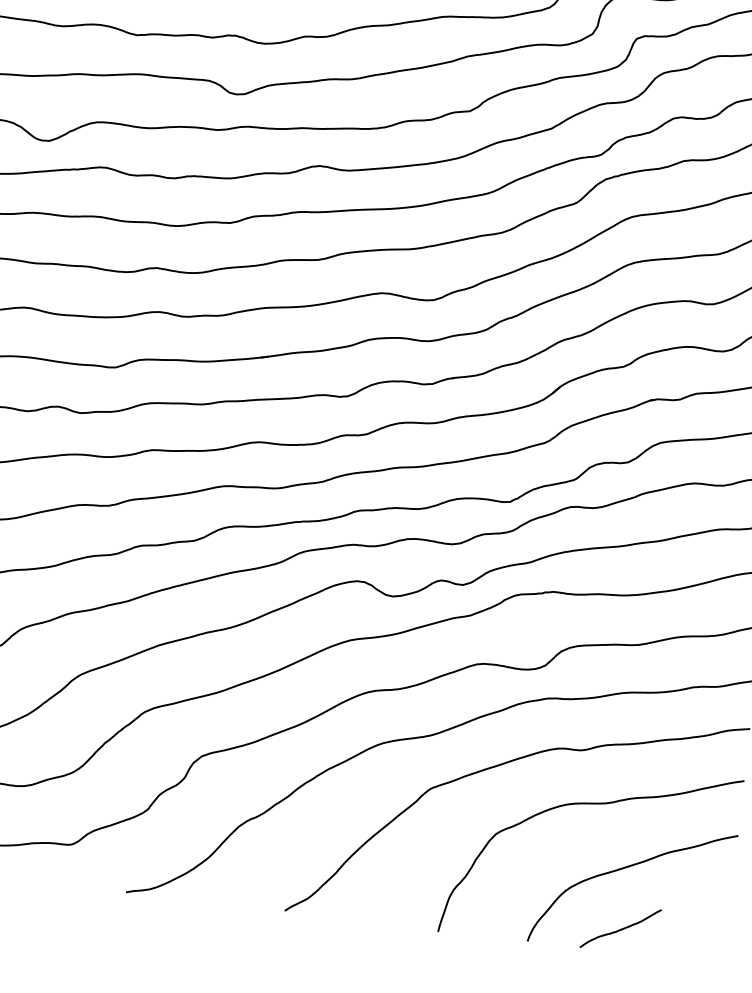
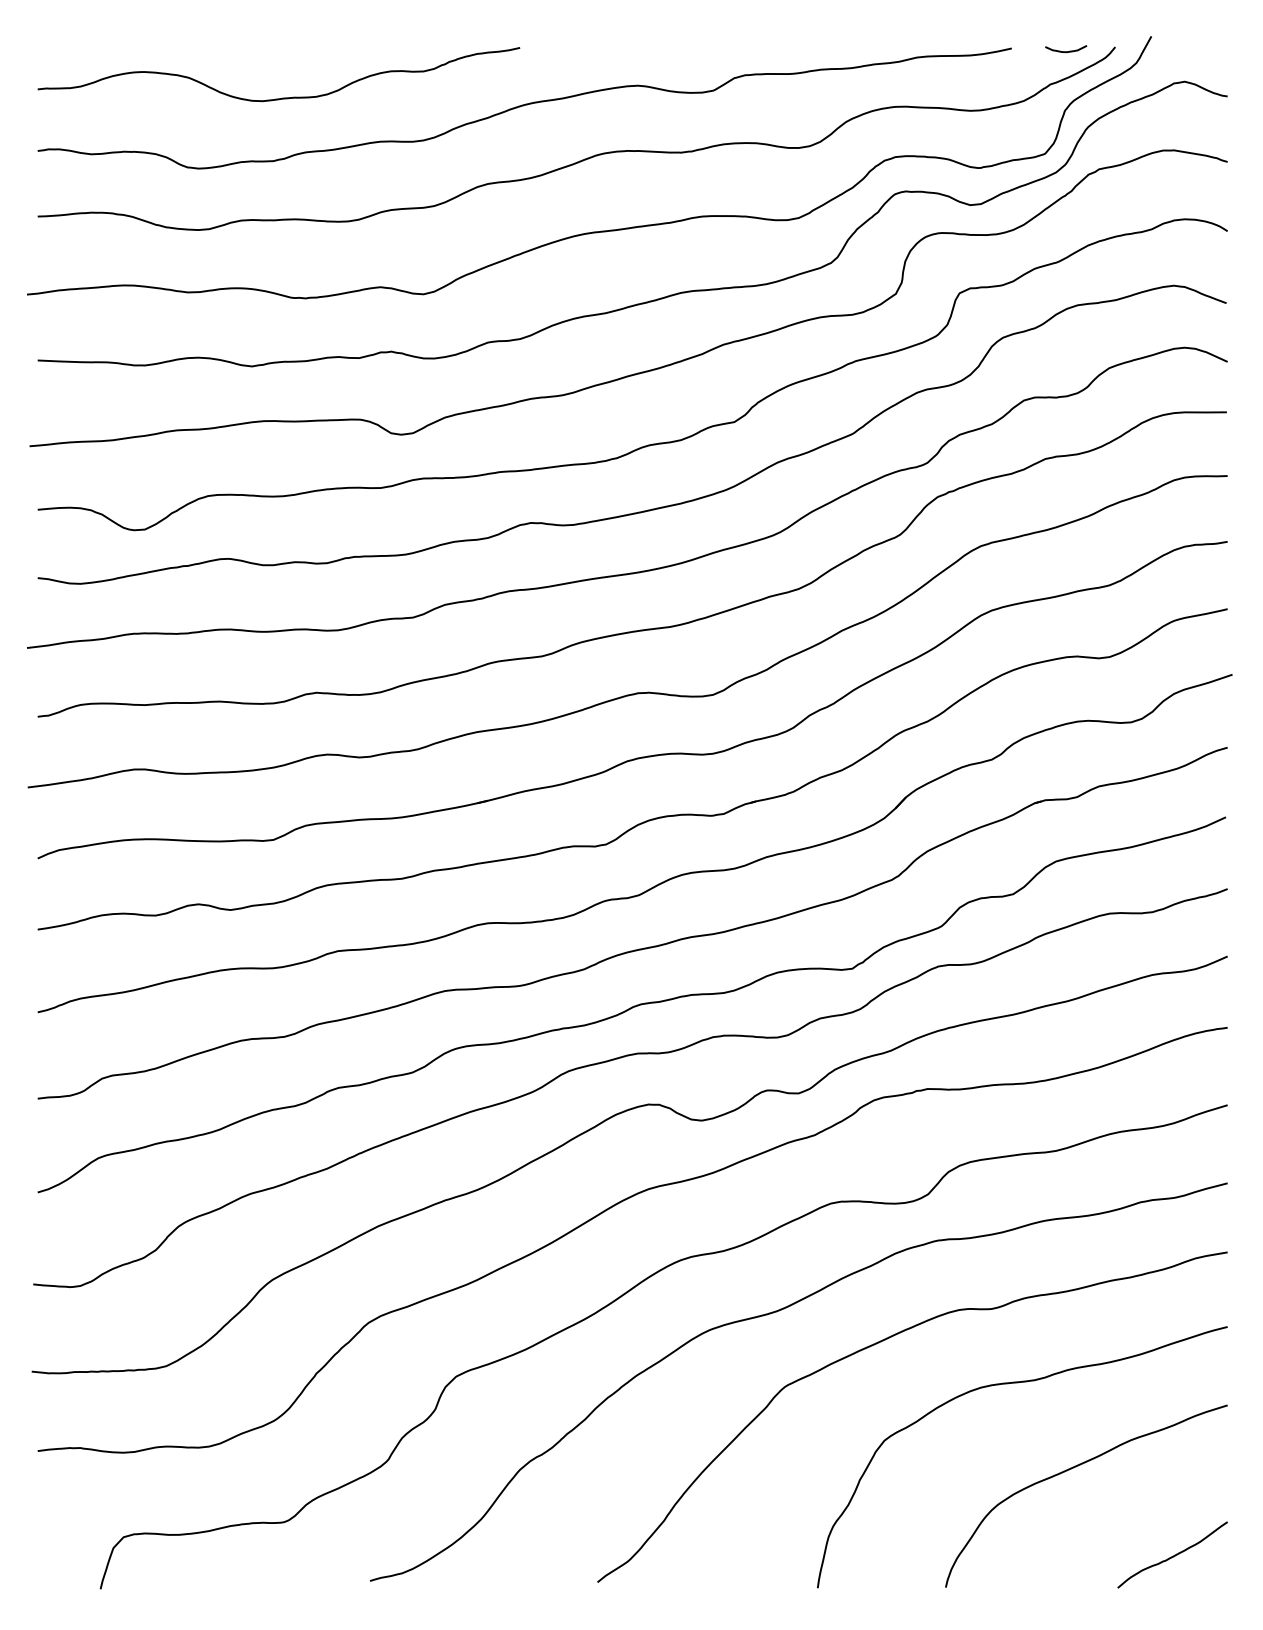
curve: (621, 929) -> (1173, 1555), moved

